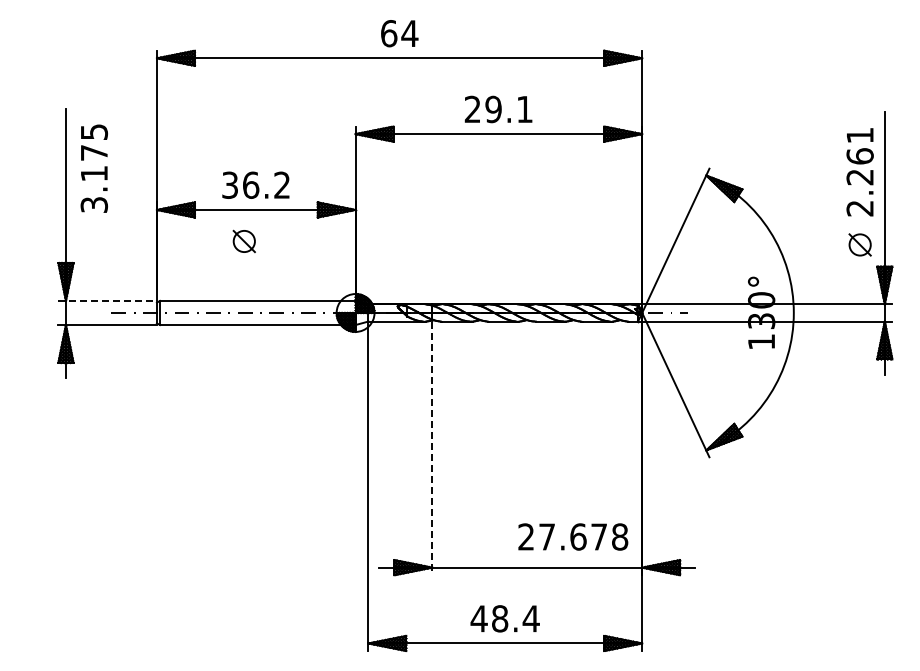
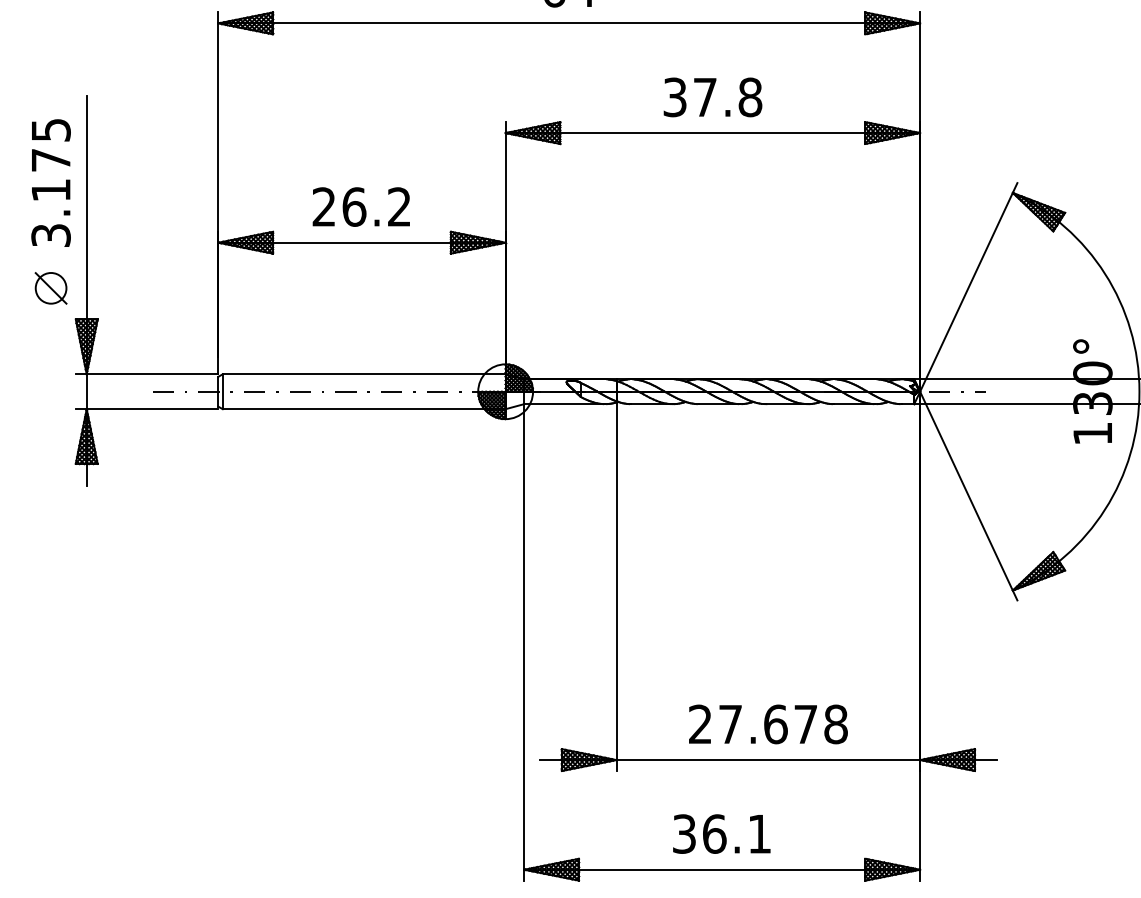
text: (498, 109) -> (712, 97), 29.1 -> 37.8
text: (93, 168) -> (49, 182), moved
text: (229, 184) -> (323, 205), 36.2 -> 26.2
part: (243, 241) -> (49, 288), moved
line: (108, 300) -> (148, 373), dashed -> solid
line: (432, 448) -> (616, 587), dashed -> solid
text: (573, 536) -> (768, 723), moved
text: (504, 618) -> (720, 833), 48.4 -> 36.1

